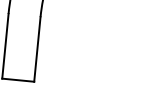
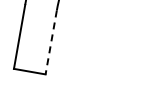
line: (37, 49) -> (51, 42), solid -> dashed

